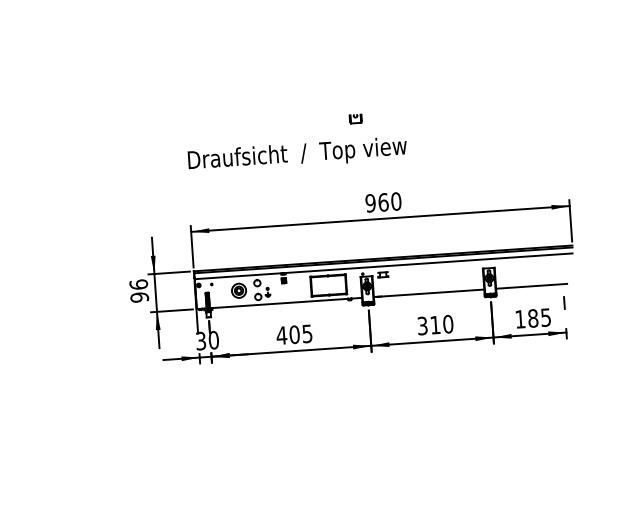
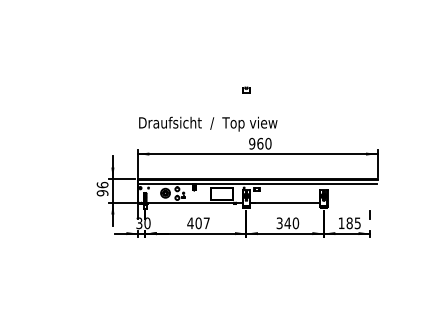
text: (297, 153) -> (208, 123), moved
line: (530, 287) -> (349, 203), removed
text: (434, 323) -> (287, 222), 310 -> 340
text: (307, 334) -> (206, 223), 405 -> 407

